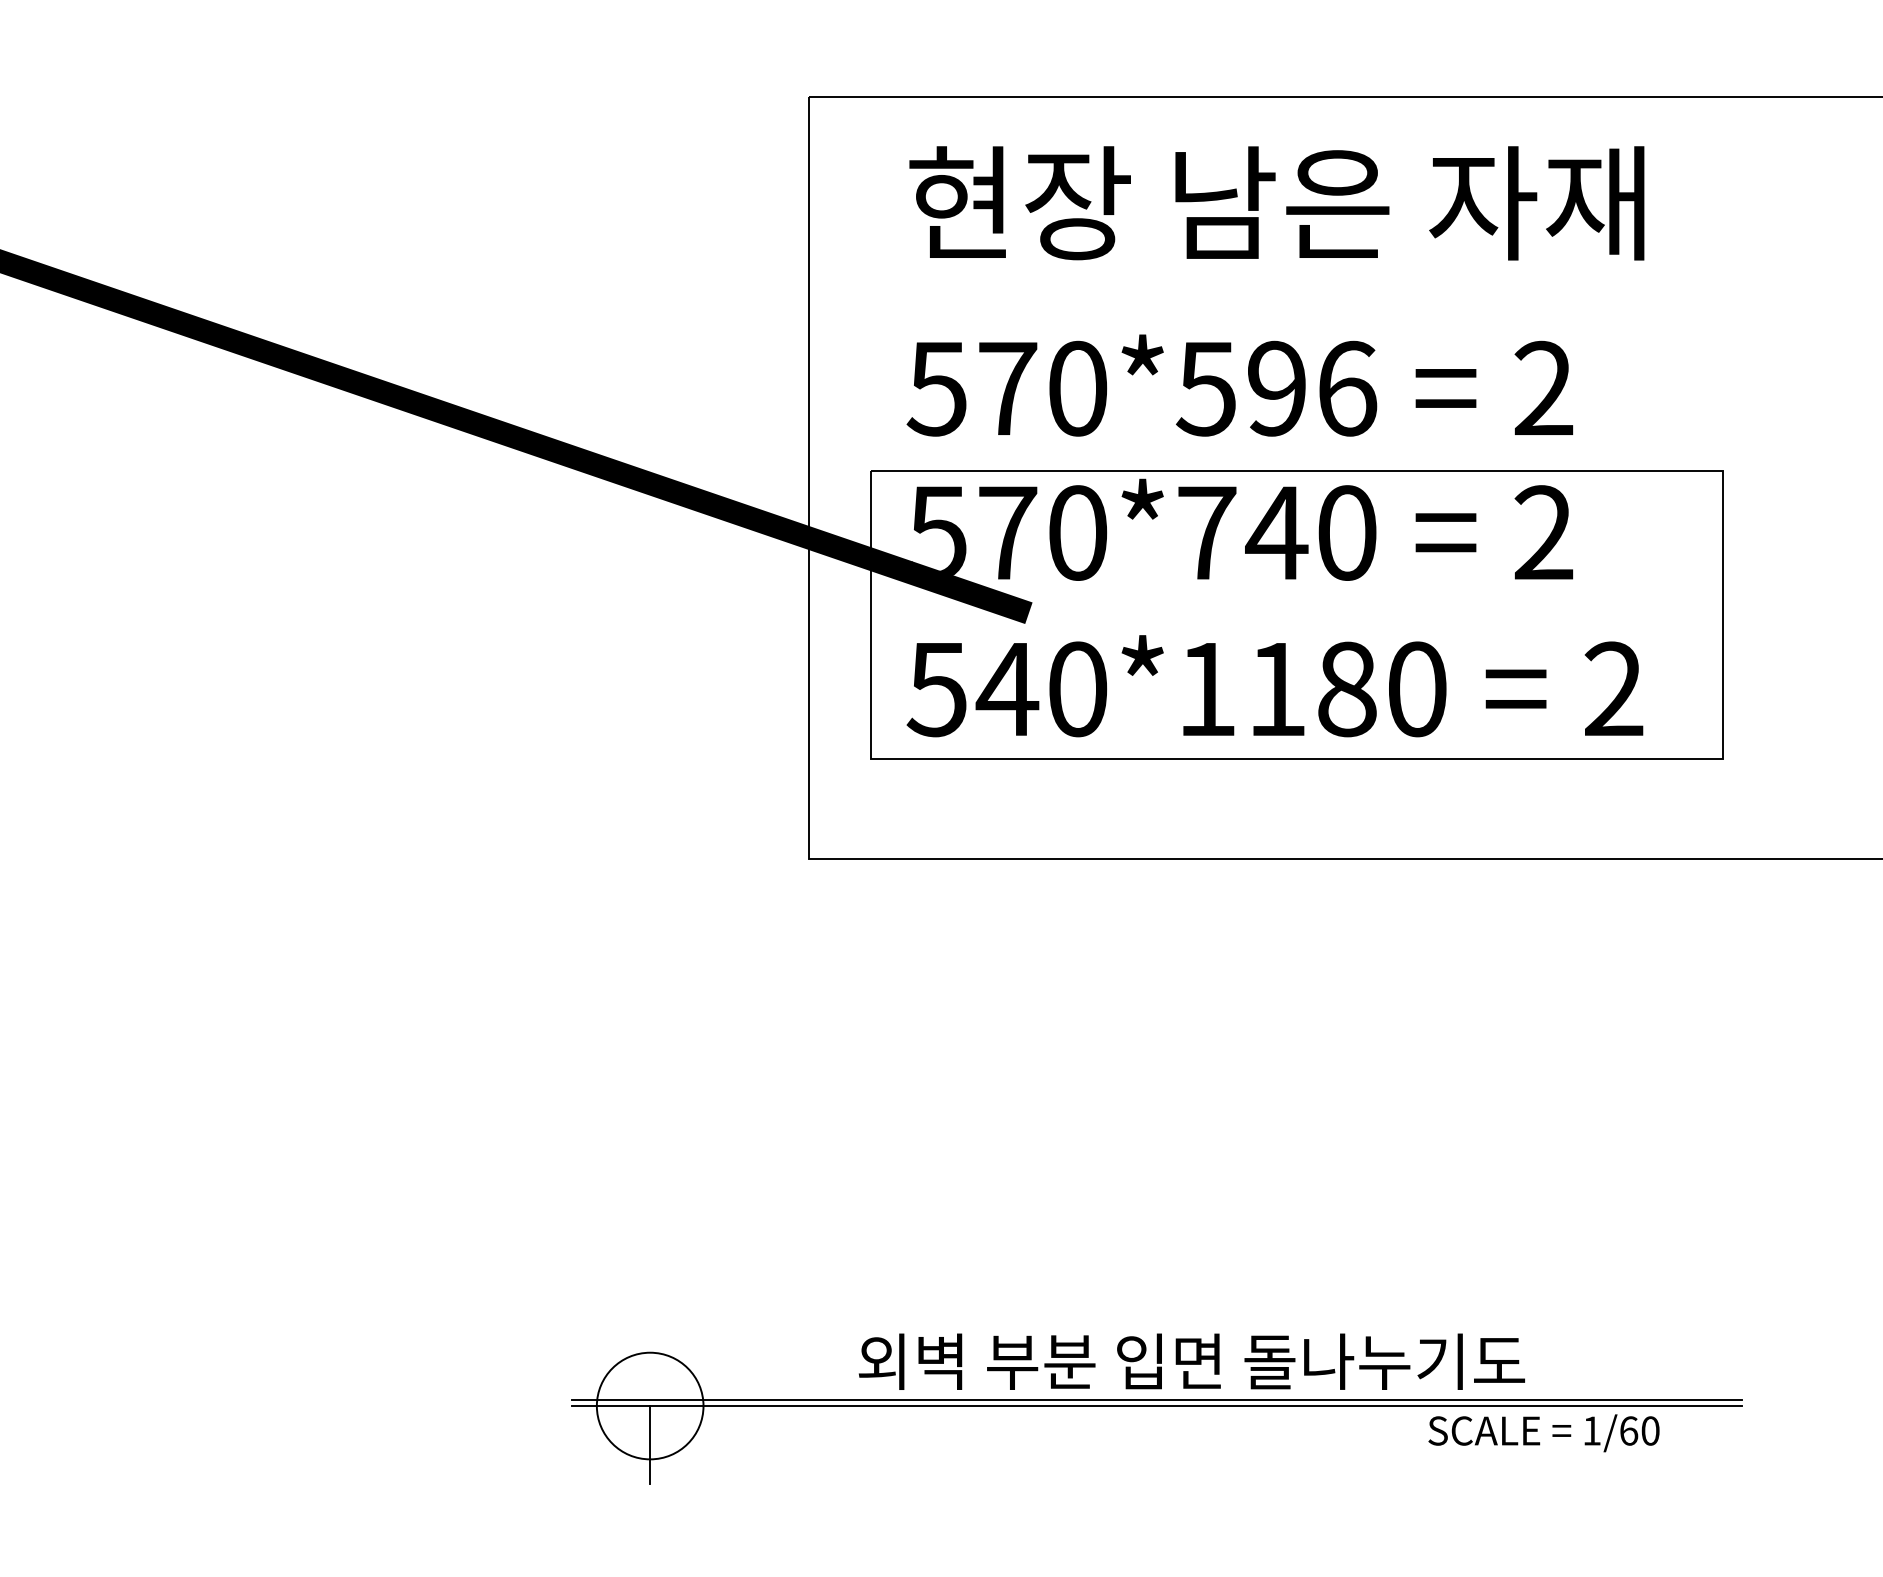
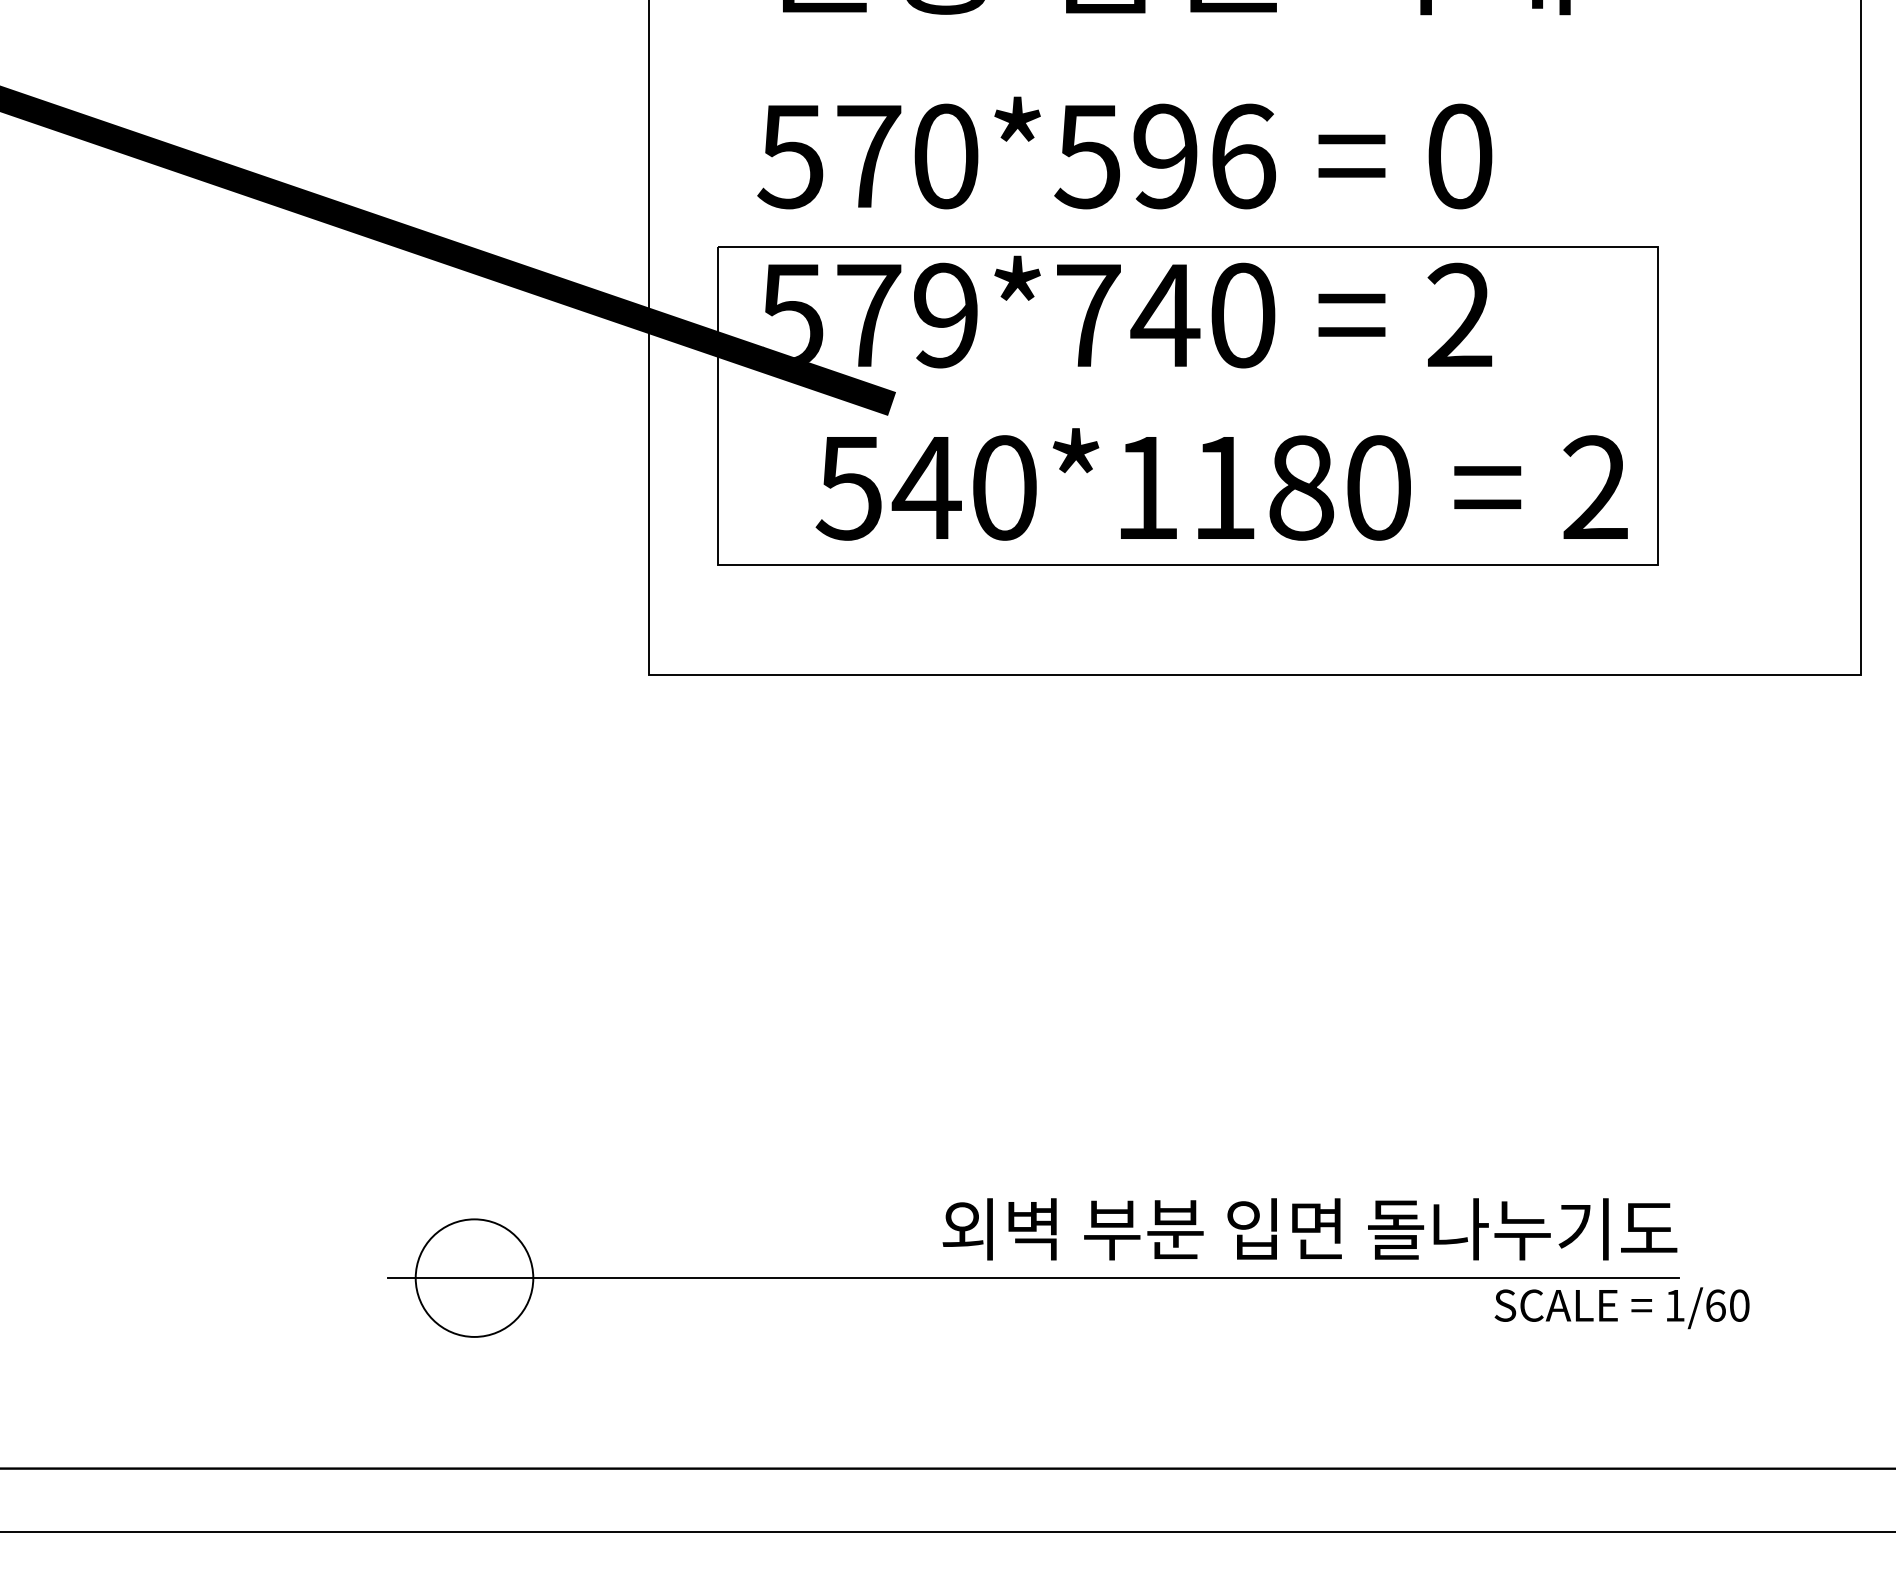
text: (1543, 388) -> (1459, 156), 2 -> 0
text: (1077, 532) -> (945, 314), 570*740 -> 579*740
text: (1274, 686) -> (1221, 484), moved
text: (1191, 1361) -> (1309, 1229), moved
line: (1157, 1400) -> (1033, 1272), removed
text: (1543, 1433) -> (1621, 1308), moved
line: (650, 1445) -> (474, 1321), removed

